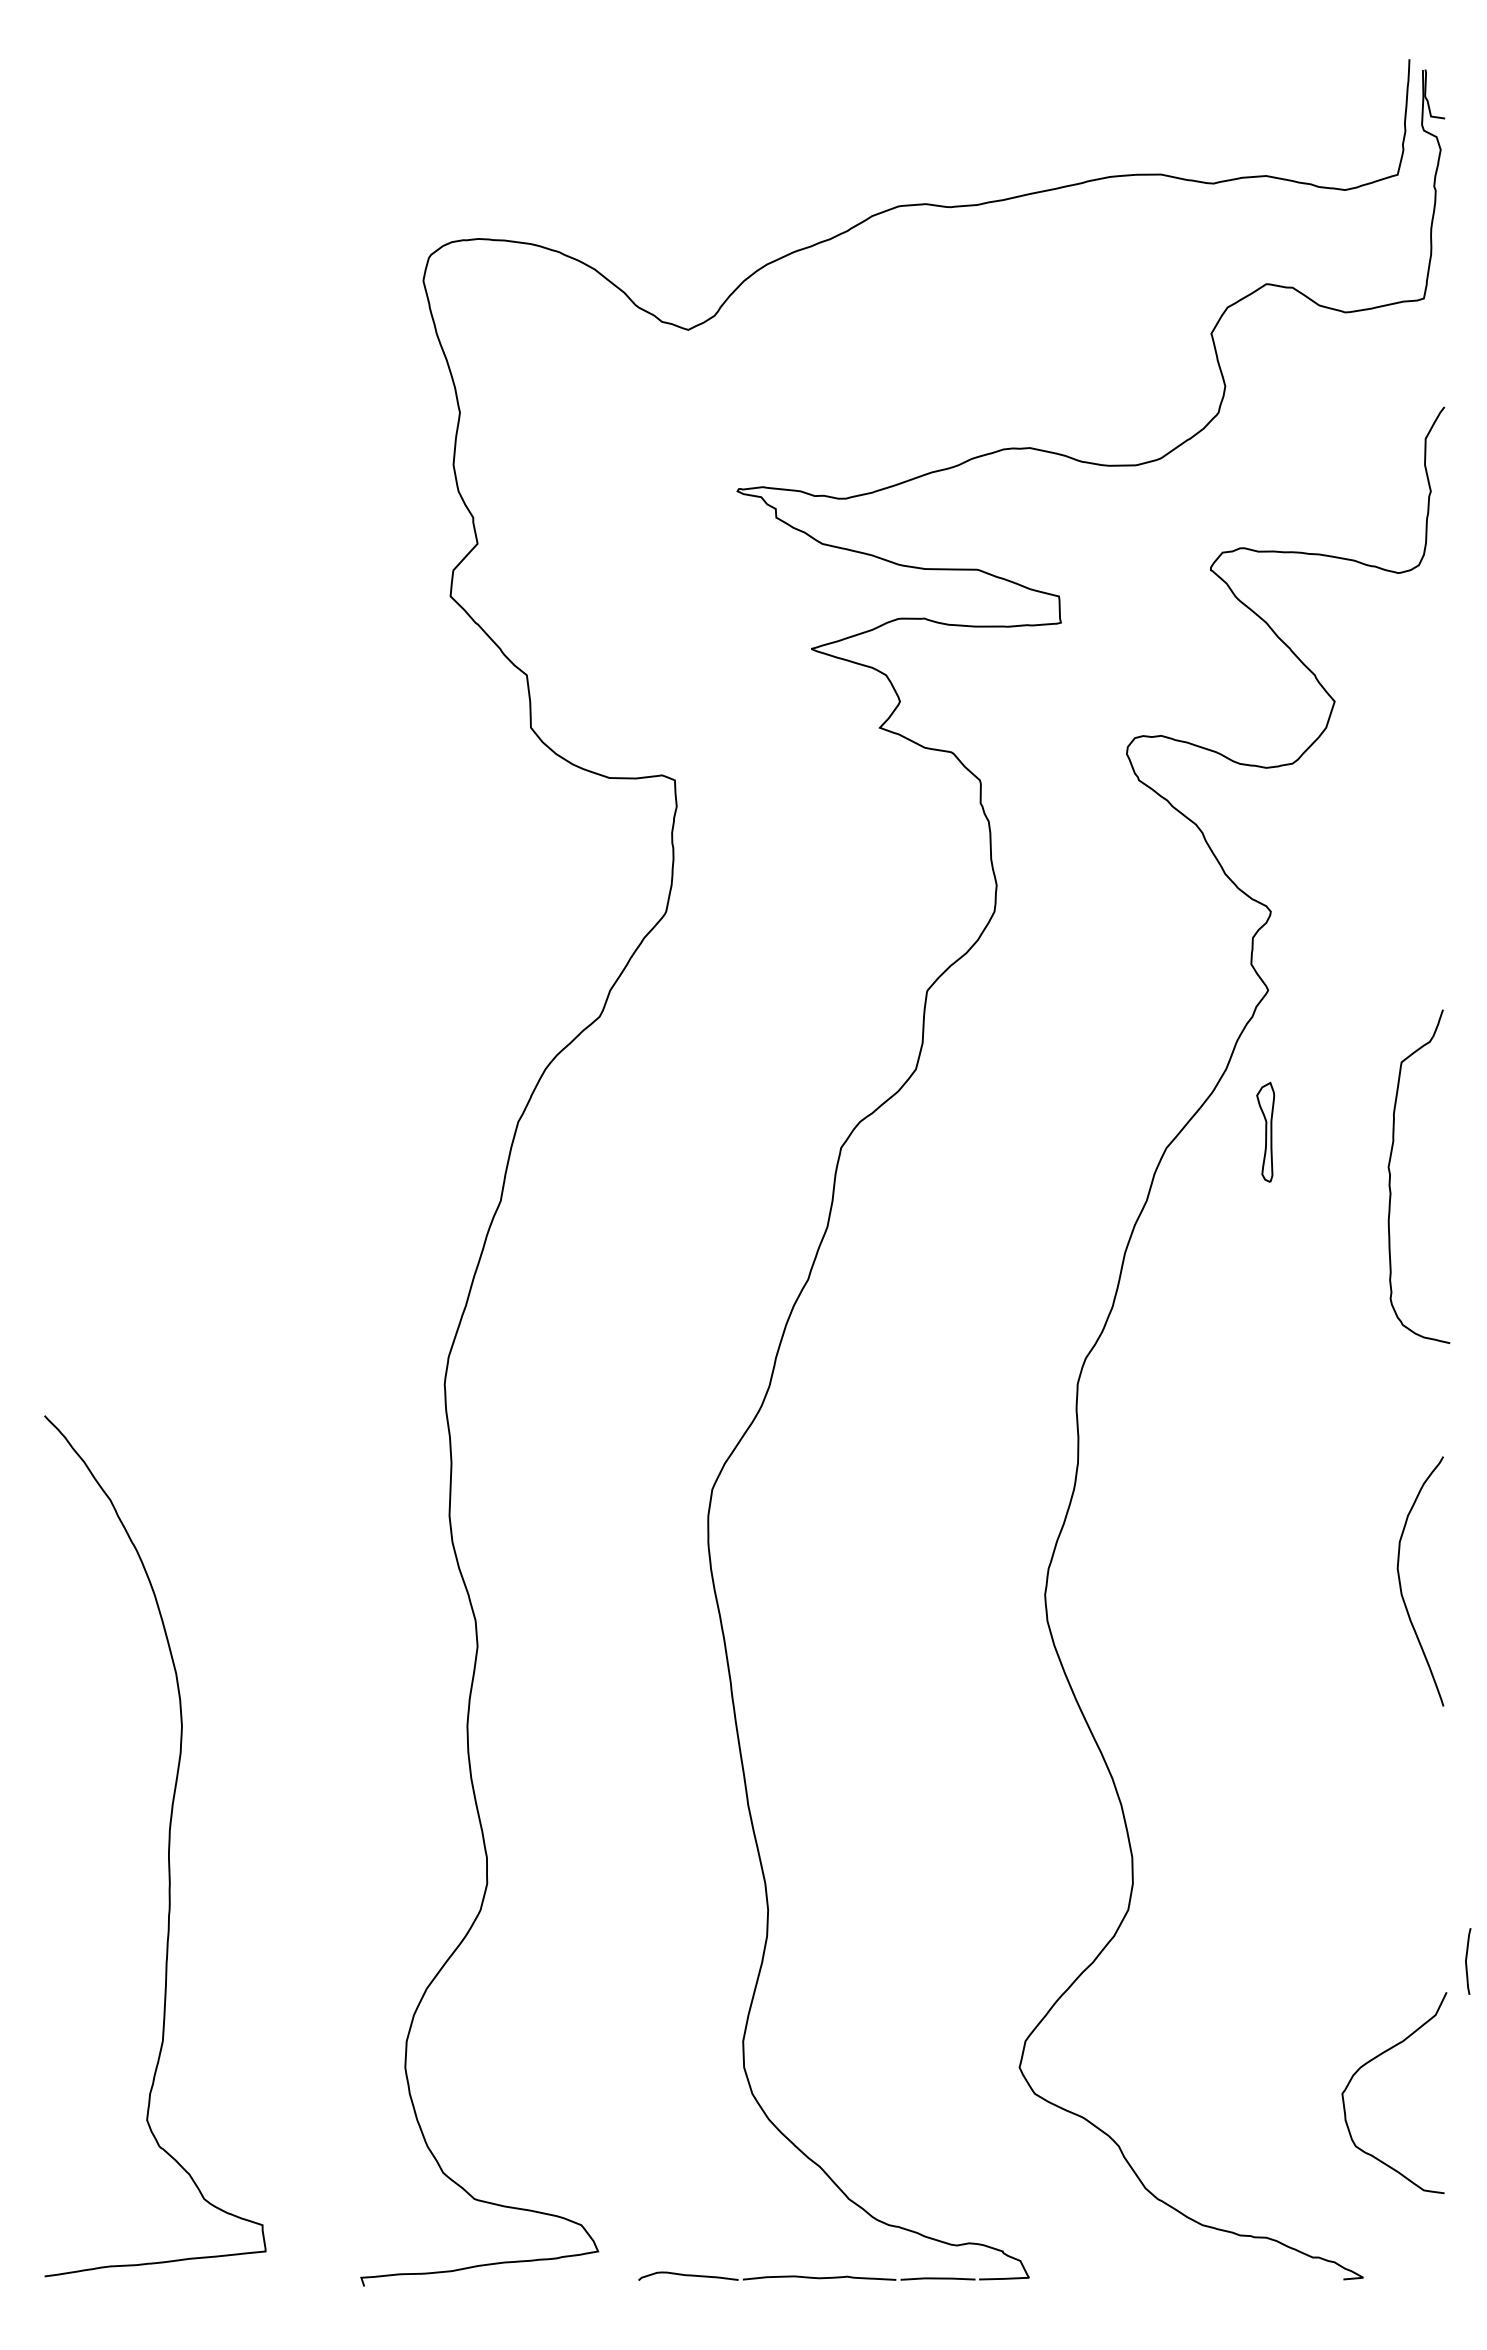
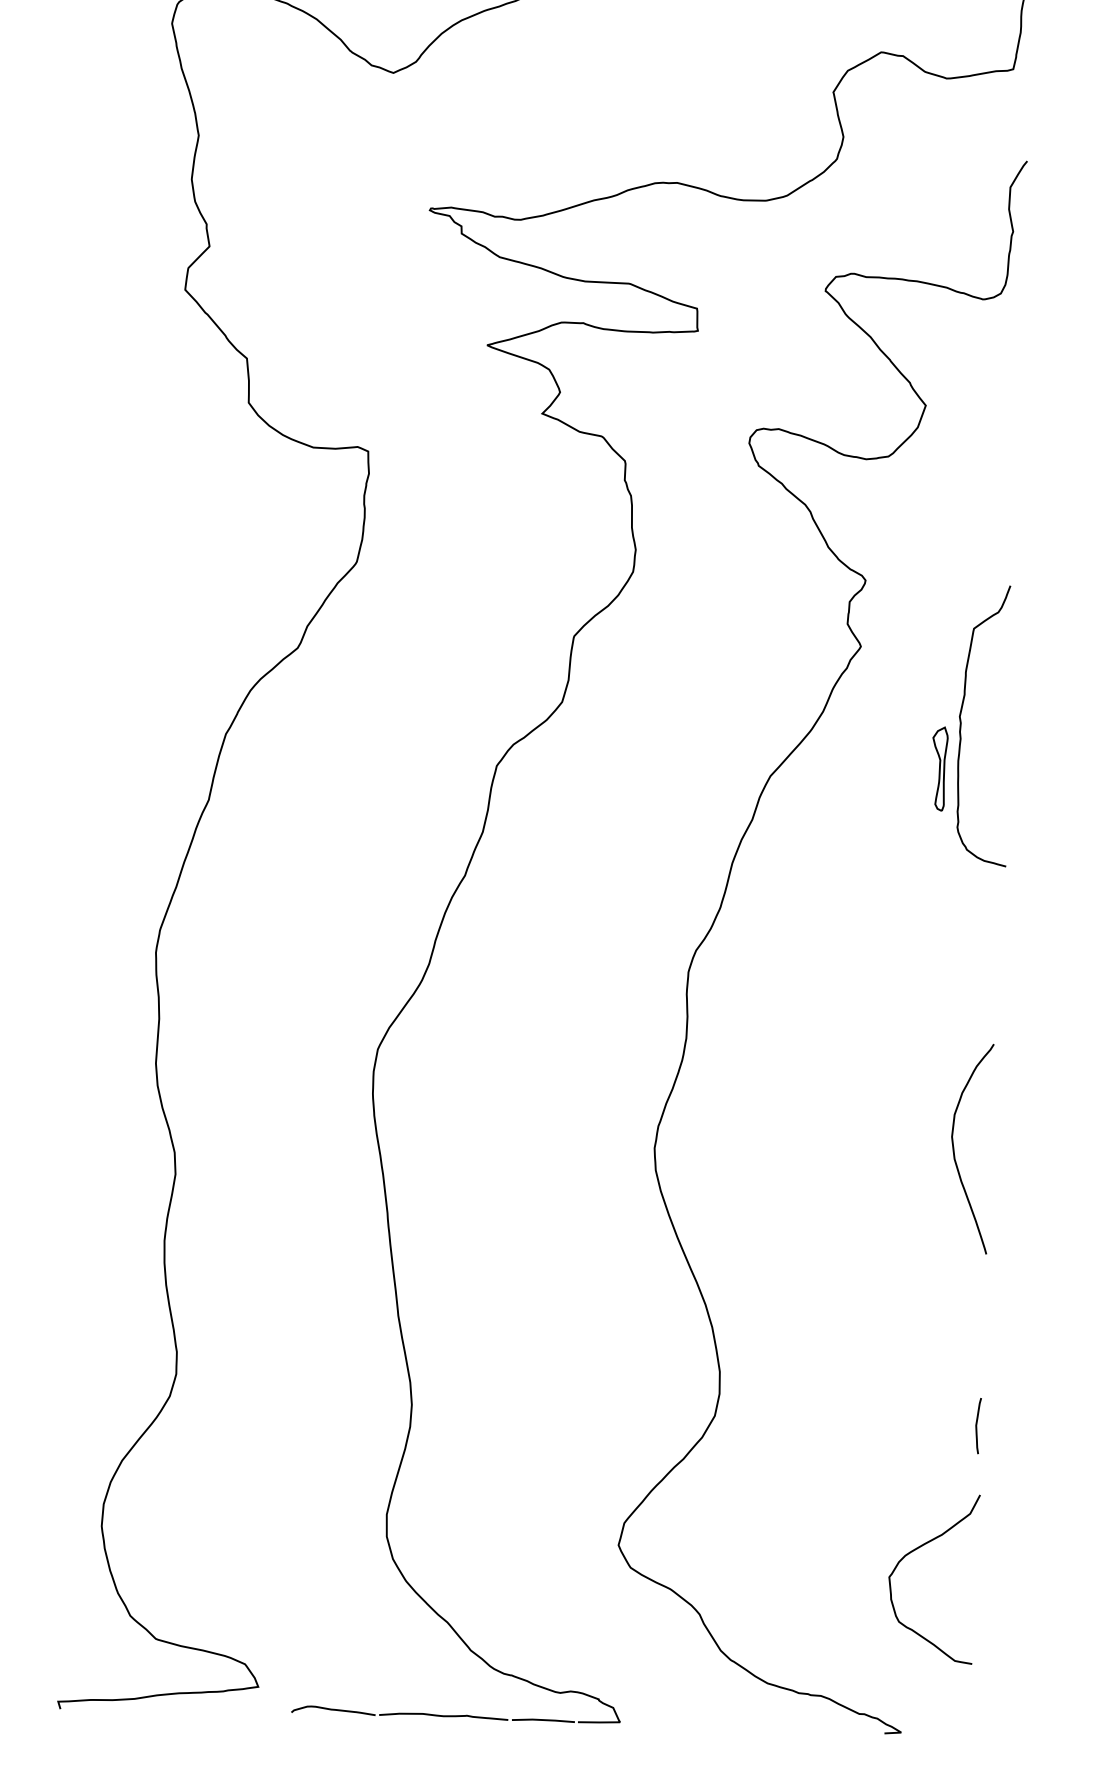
part: (1265, 1131) -> (939, 768), moved
curve: (1390, 1176) -> (961, 724), moved
curve: (1466, 1961) -> (976, 1425), moved

